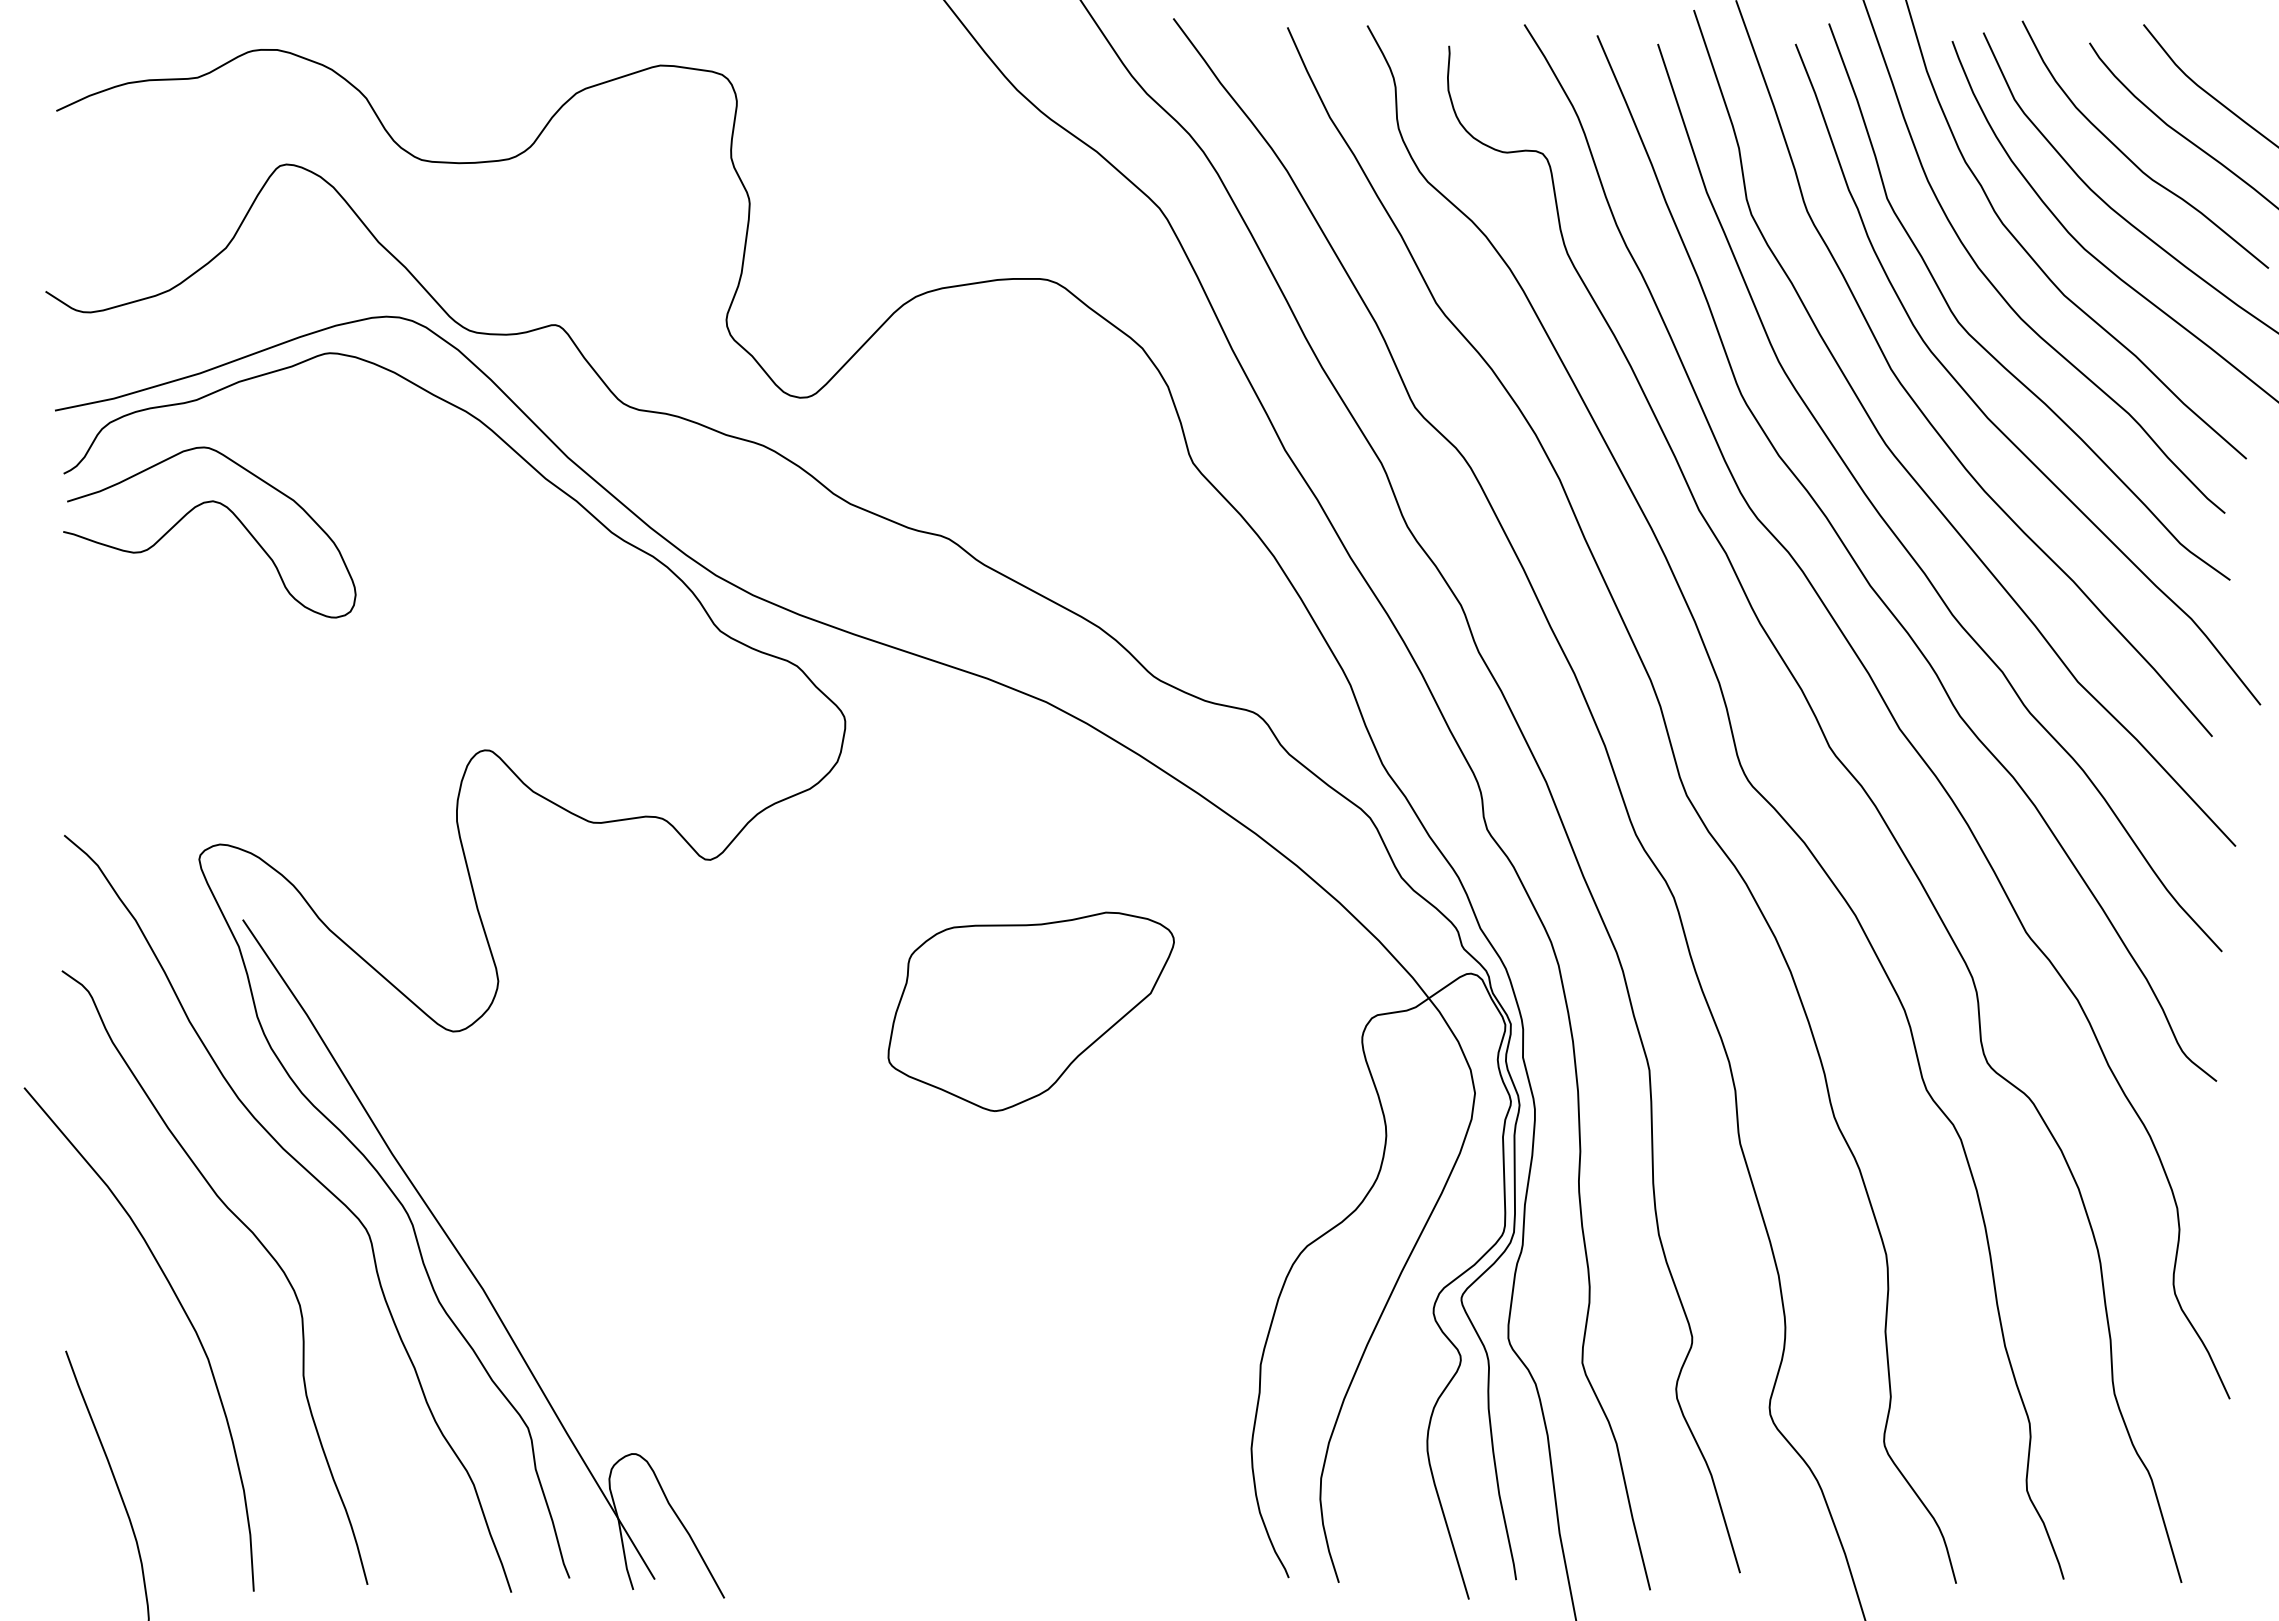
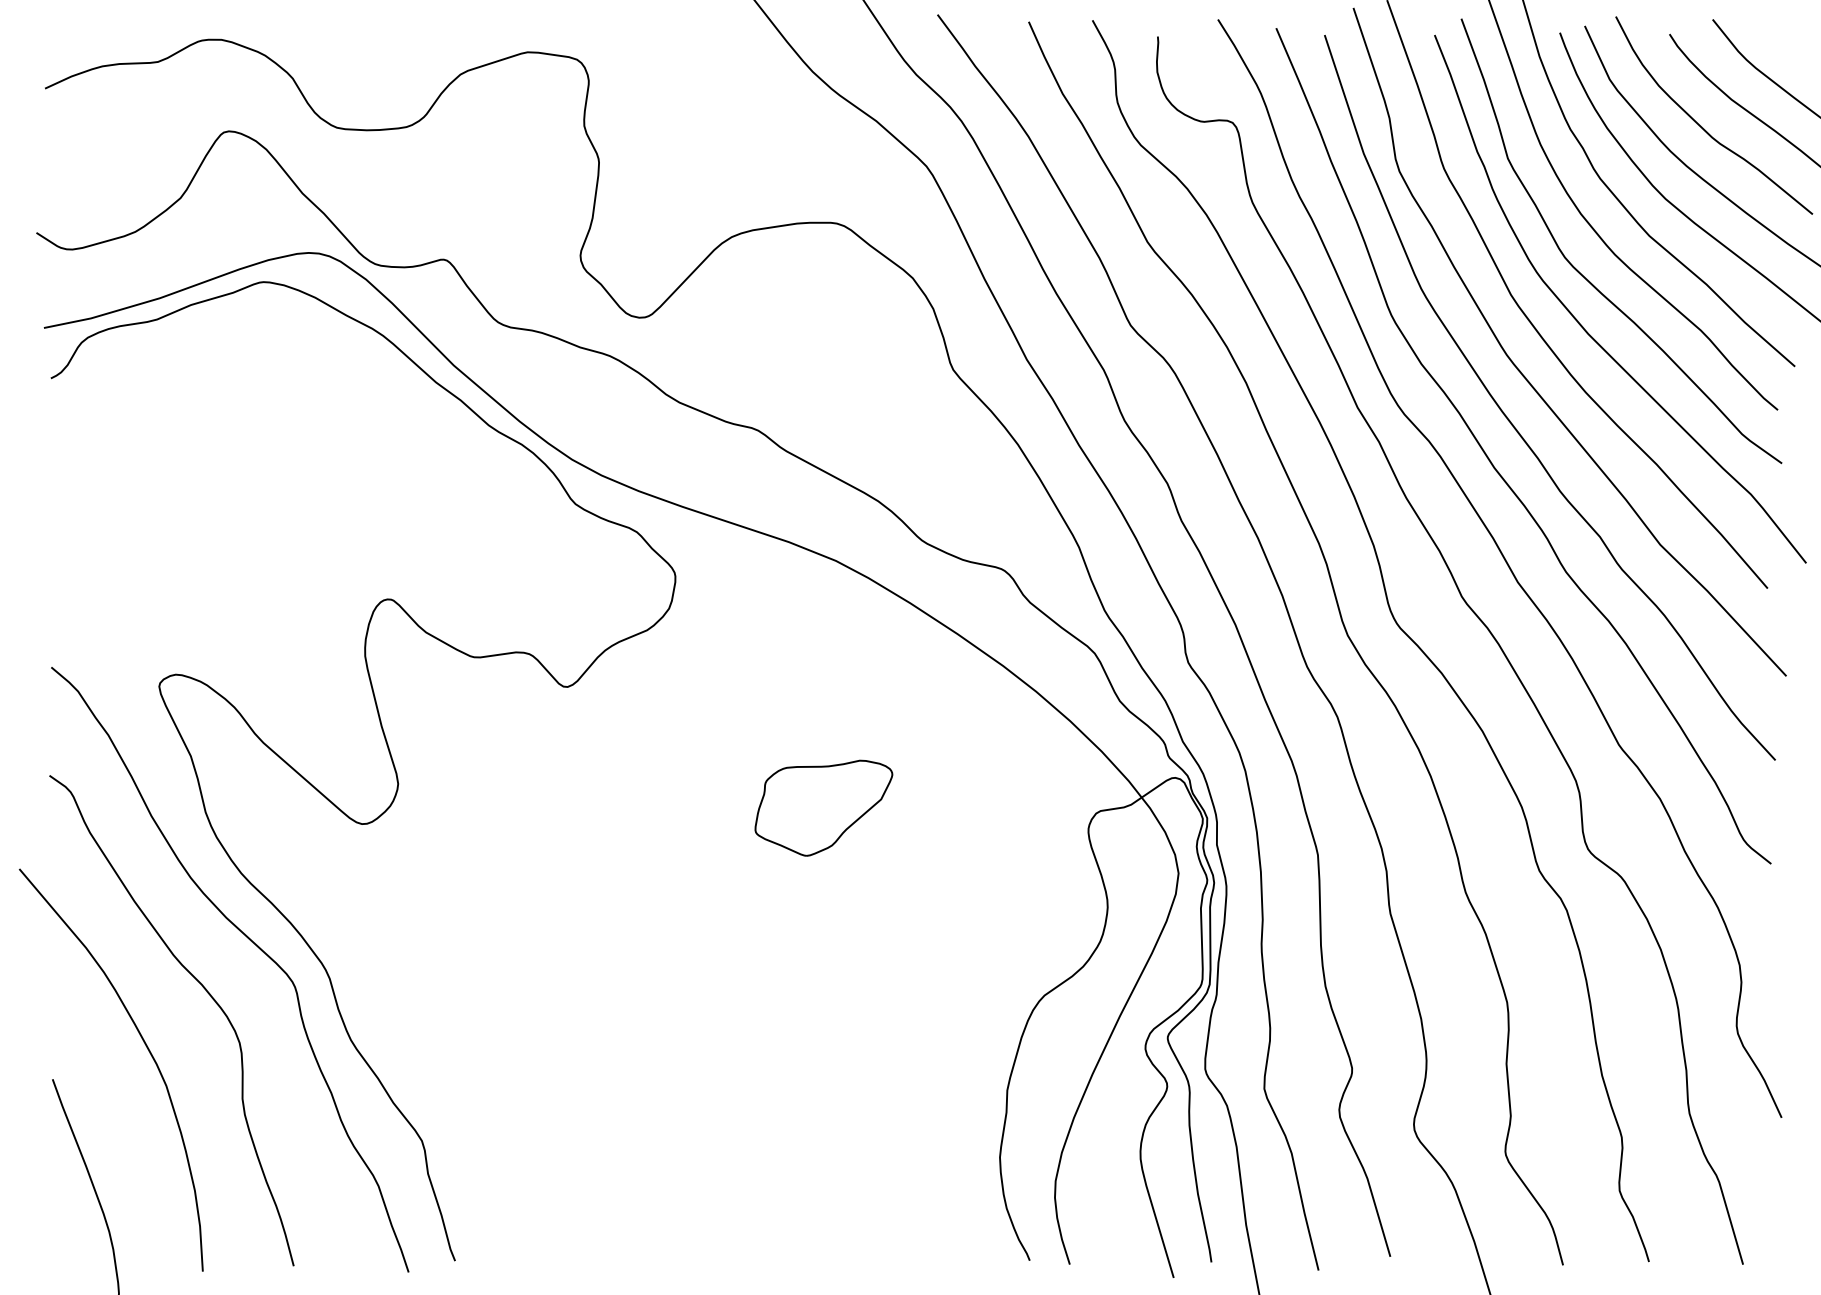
curve: (190, 512) -> (152, 409), removed
part: (1030, 1011) -> (823, 808), size x0.6
part: (470, 1268) -> (375, 1013), removed

